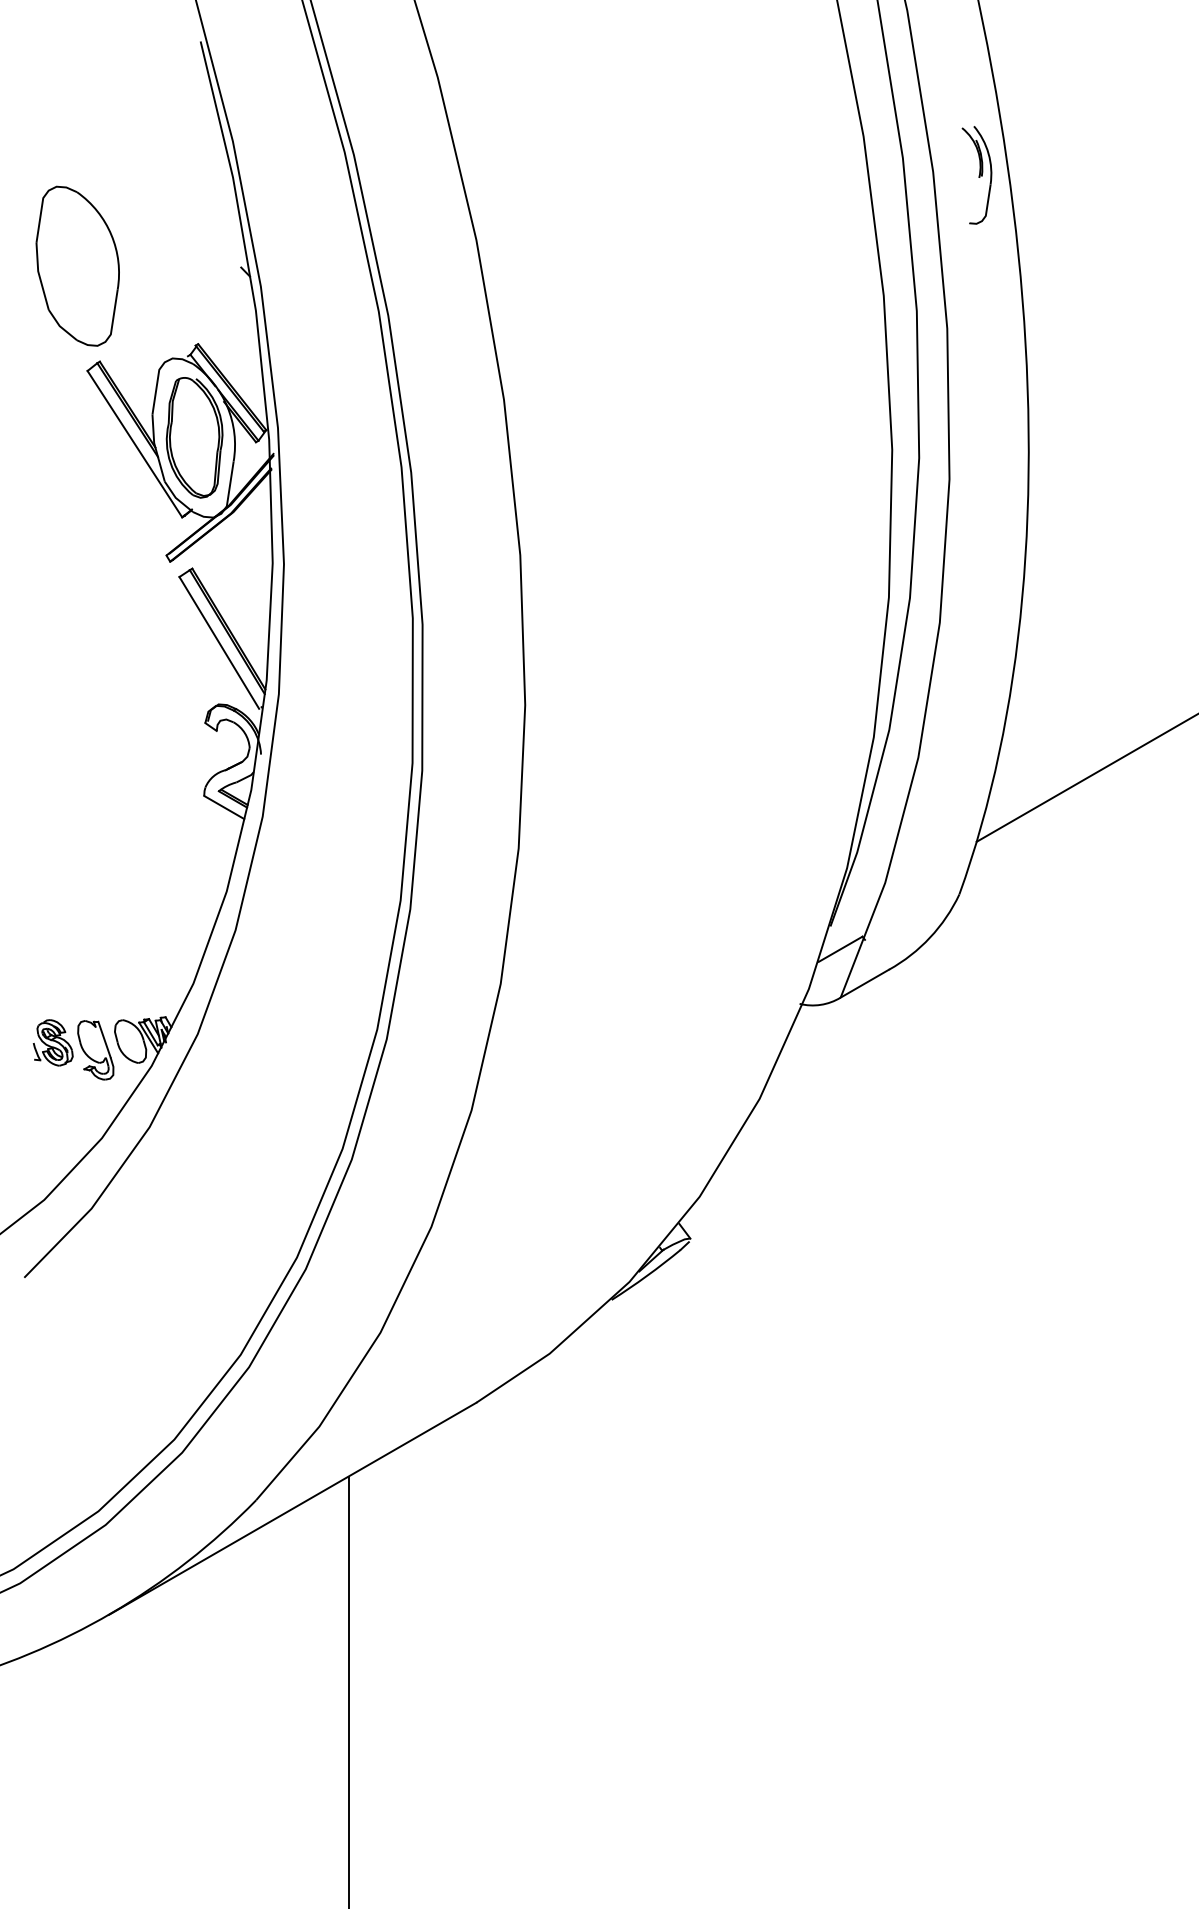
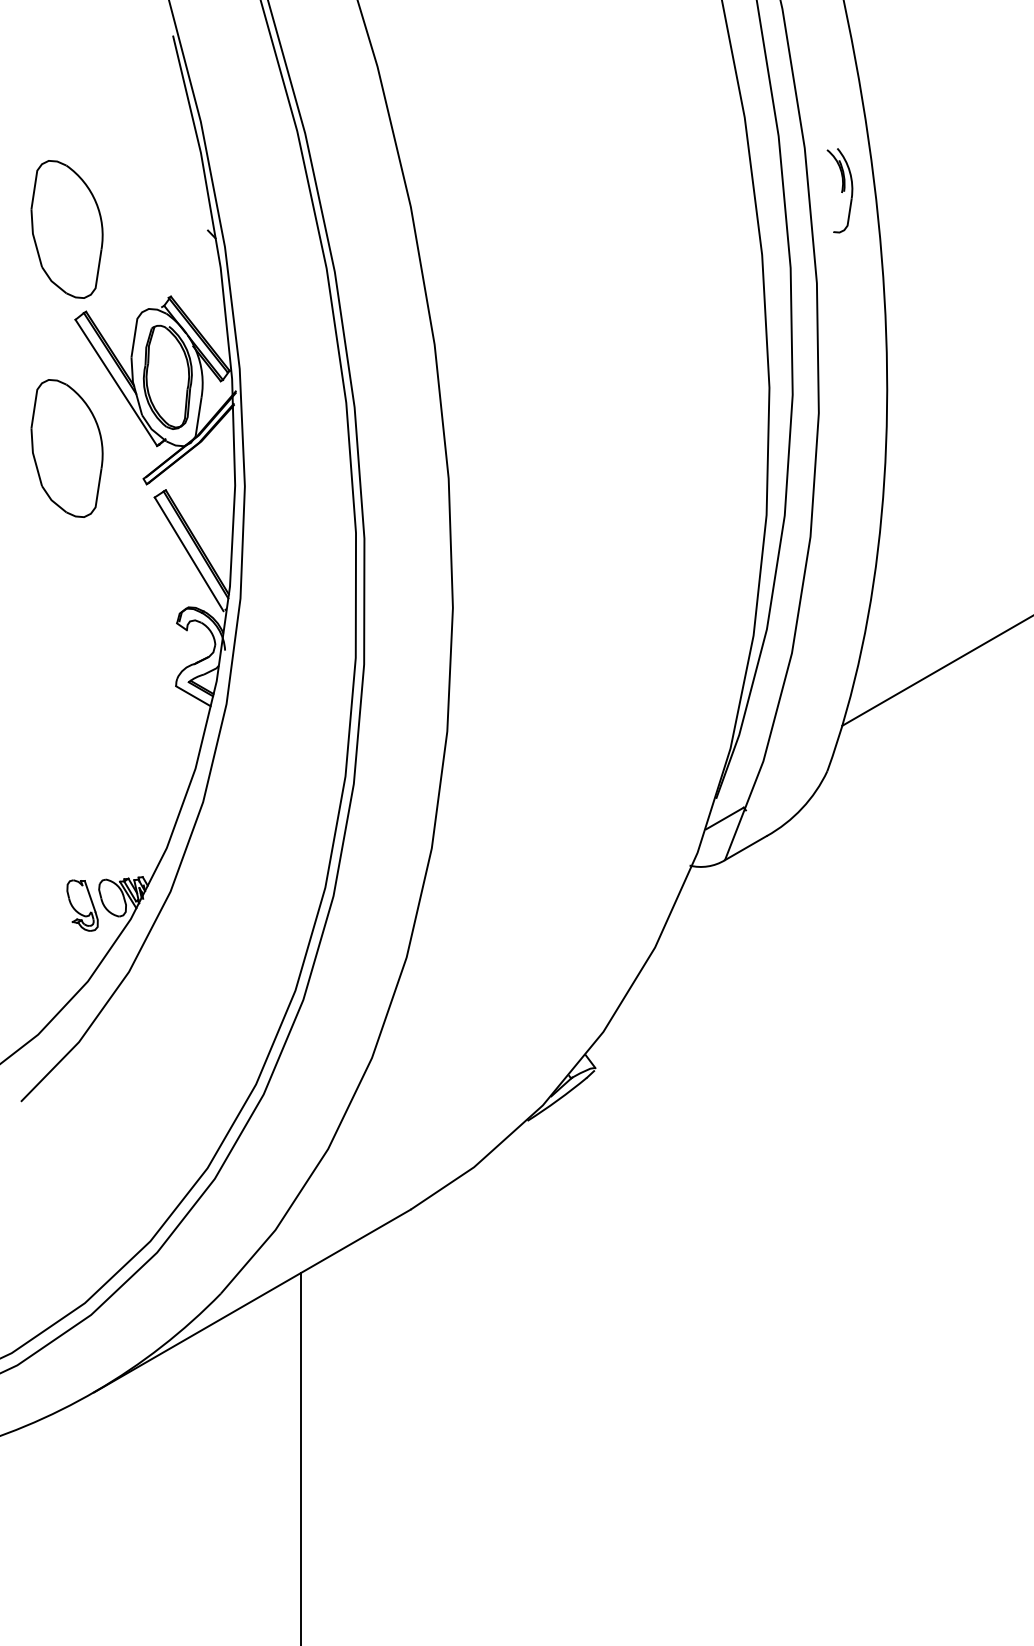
part: (976, 175) -> (839, 190), moved
part: (77, 519) -> (66, 447), added
part: (52, 1042) -> (45, 898), removed

